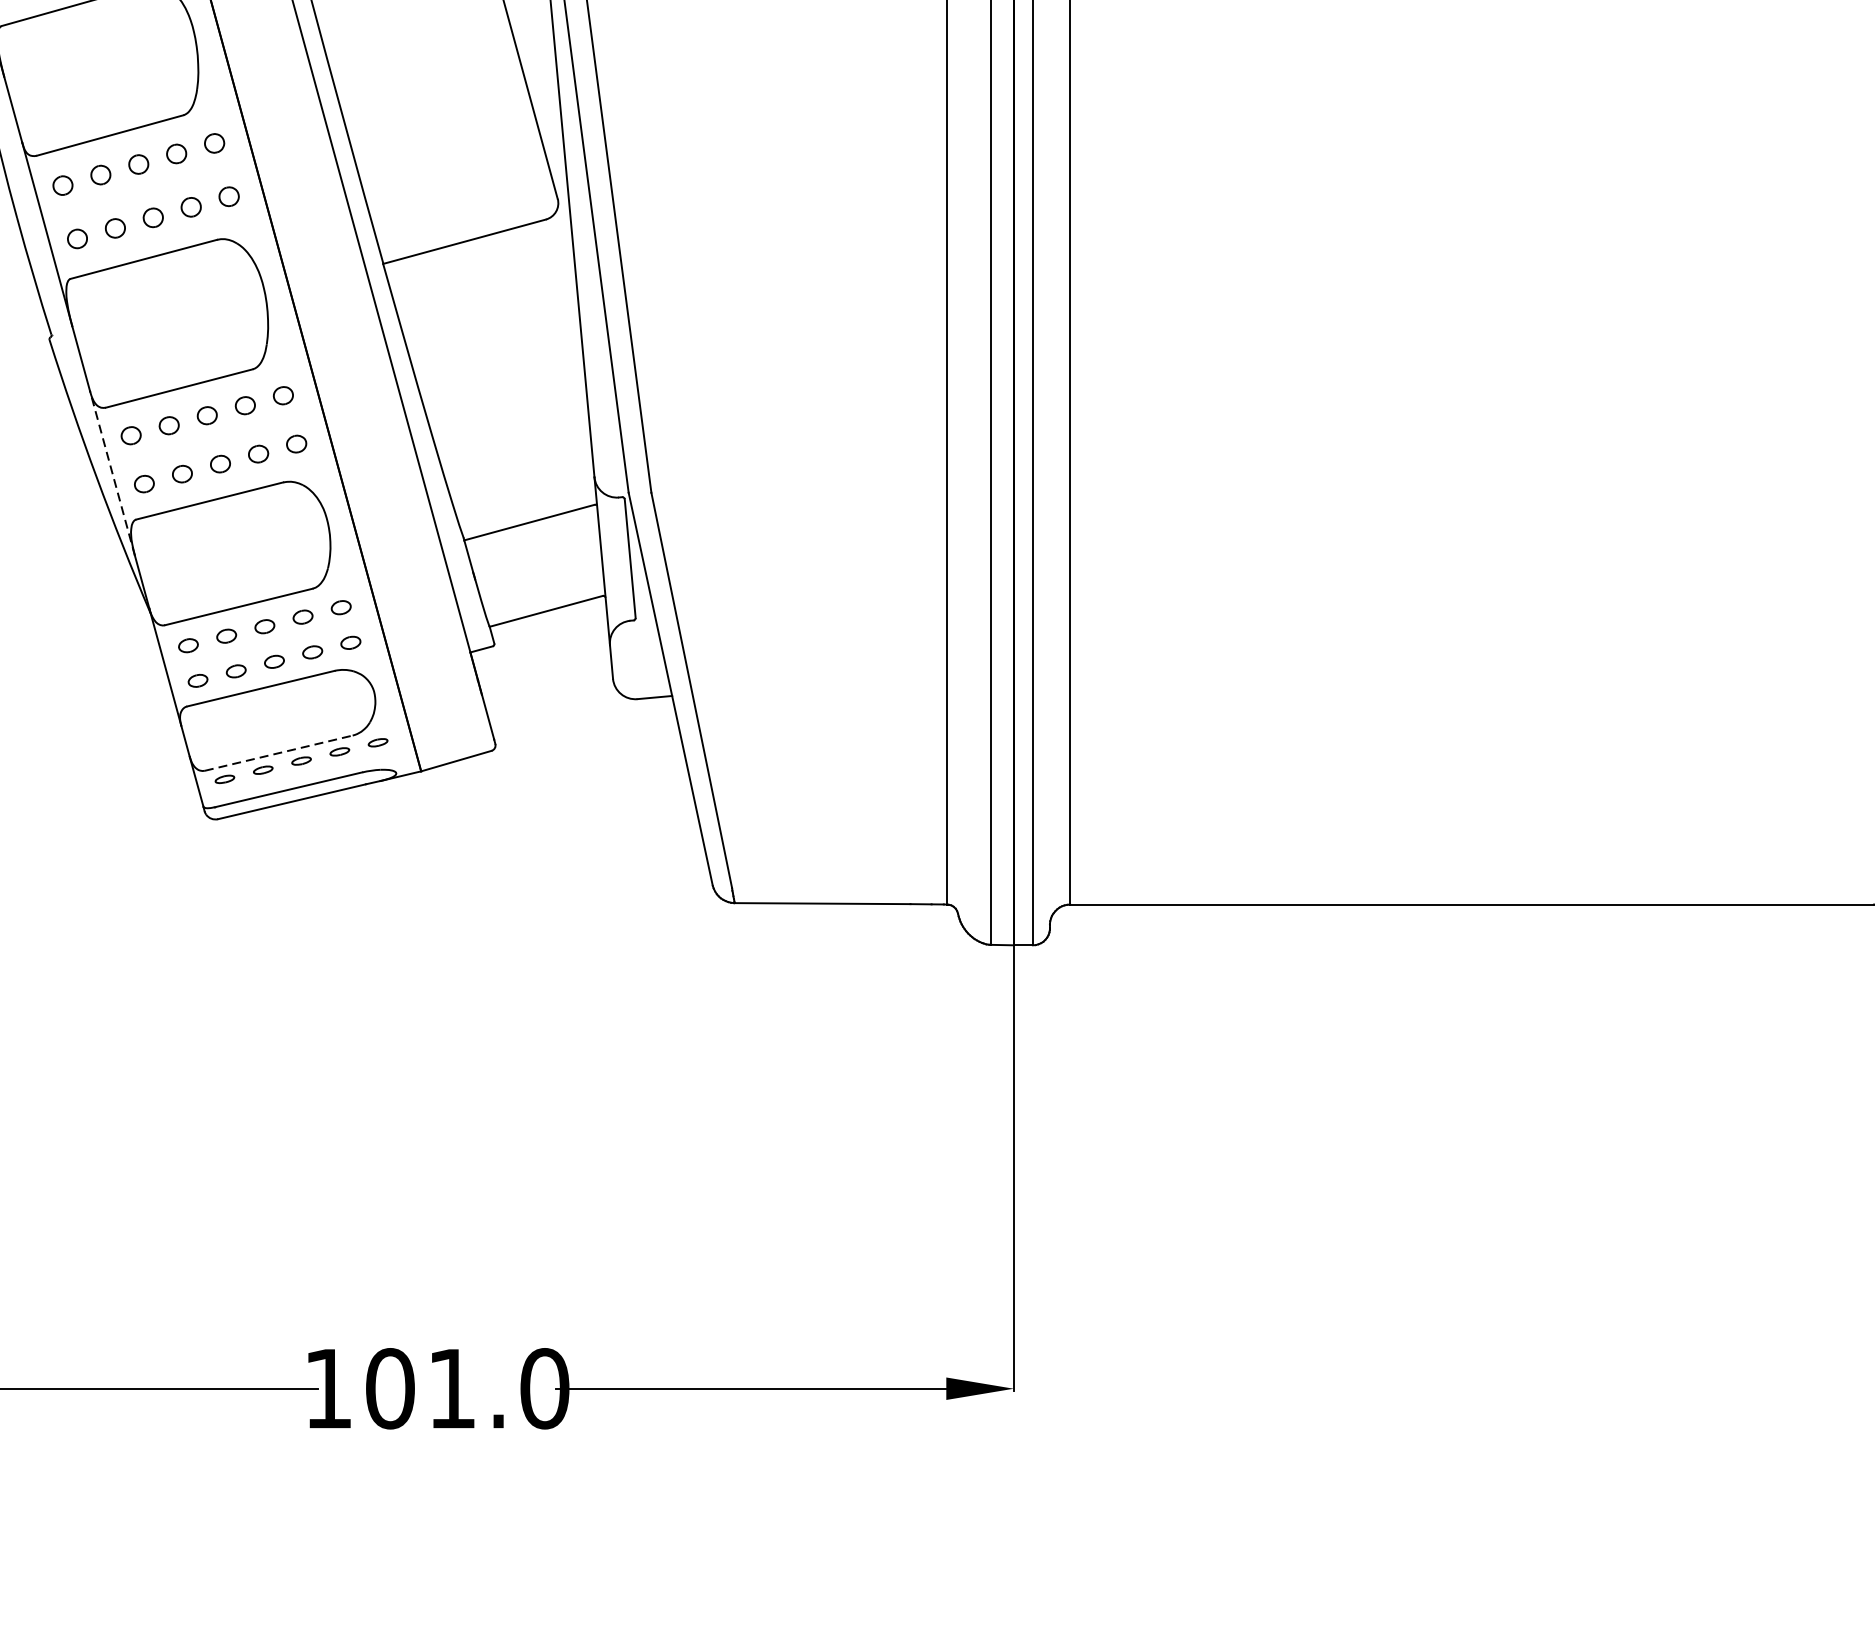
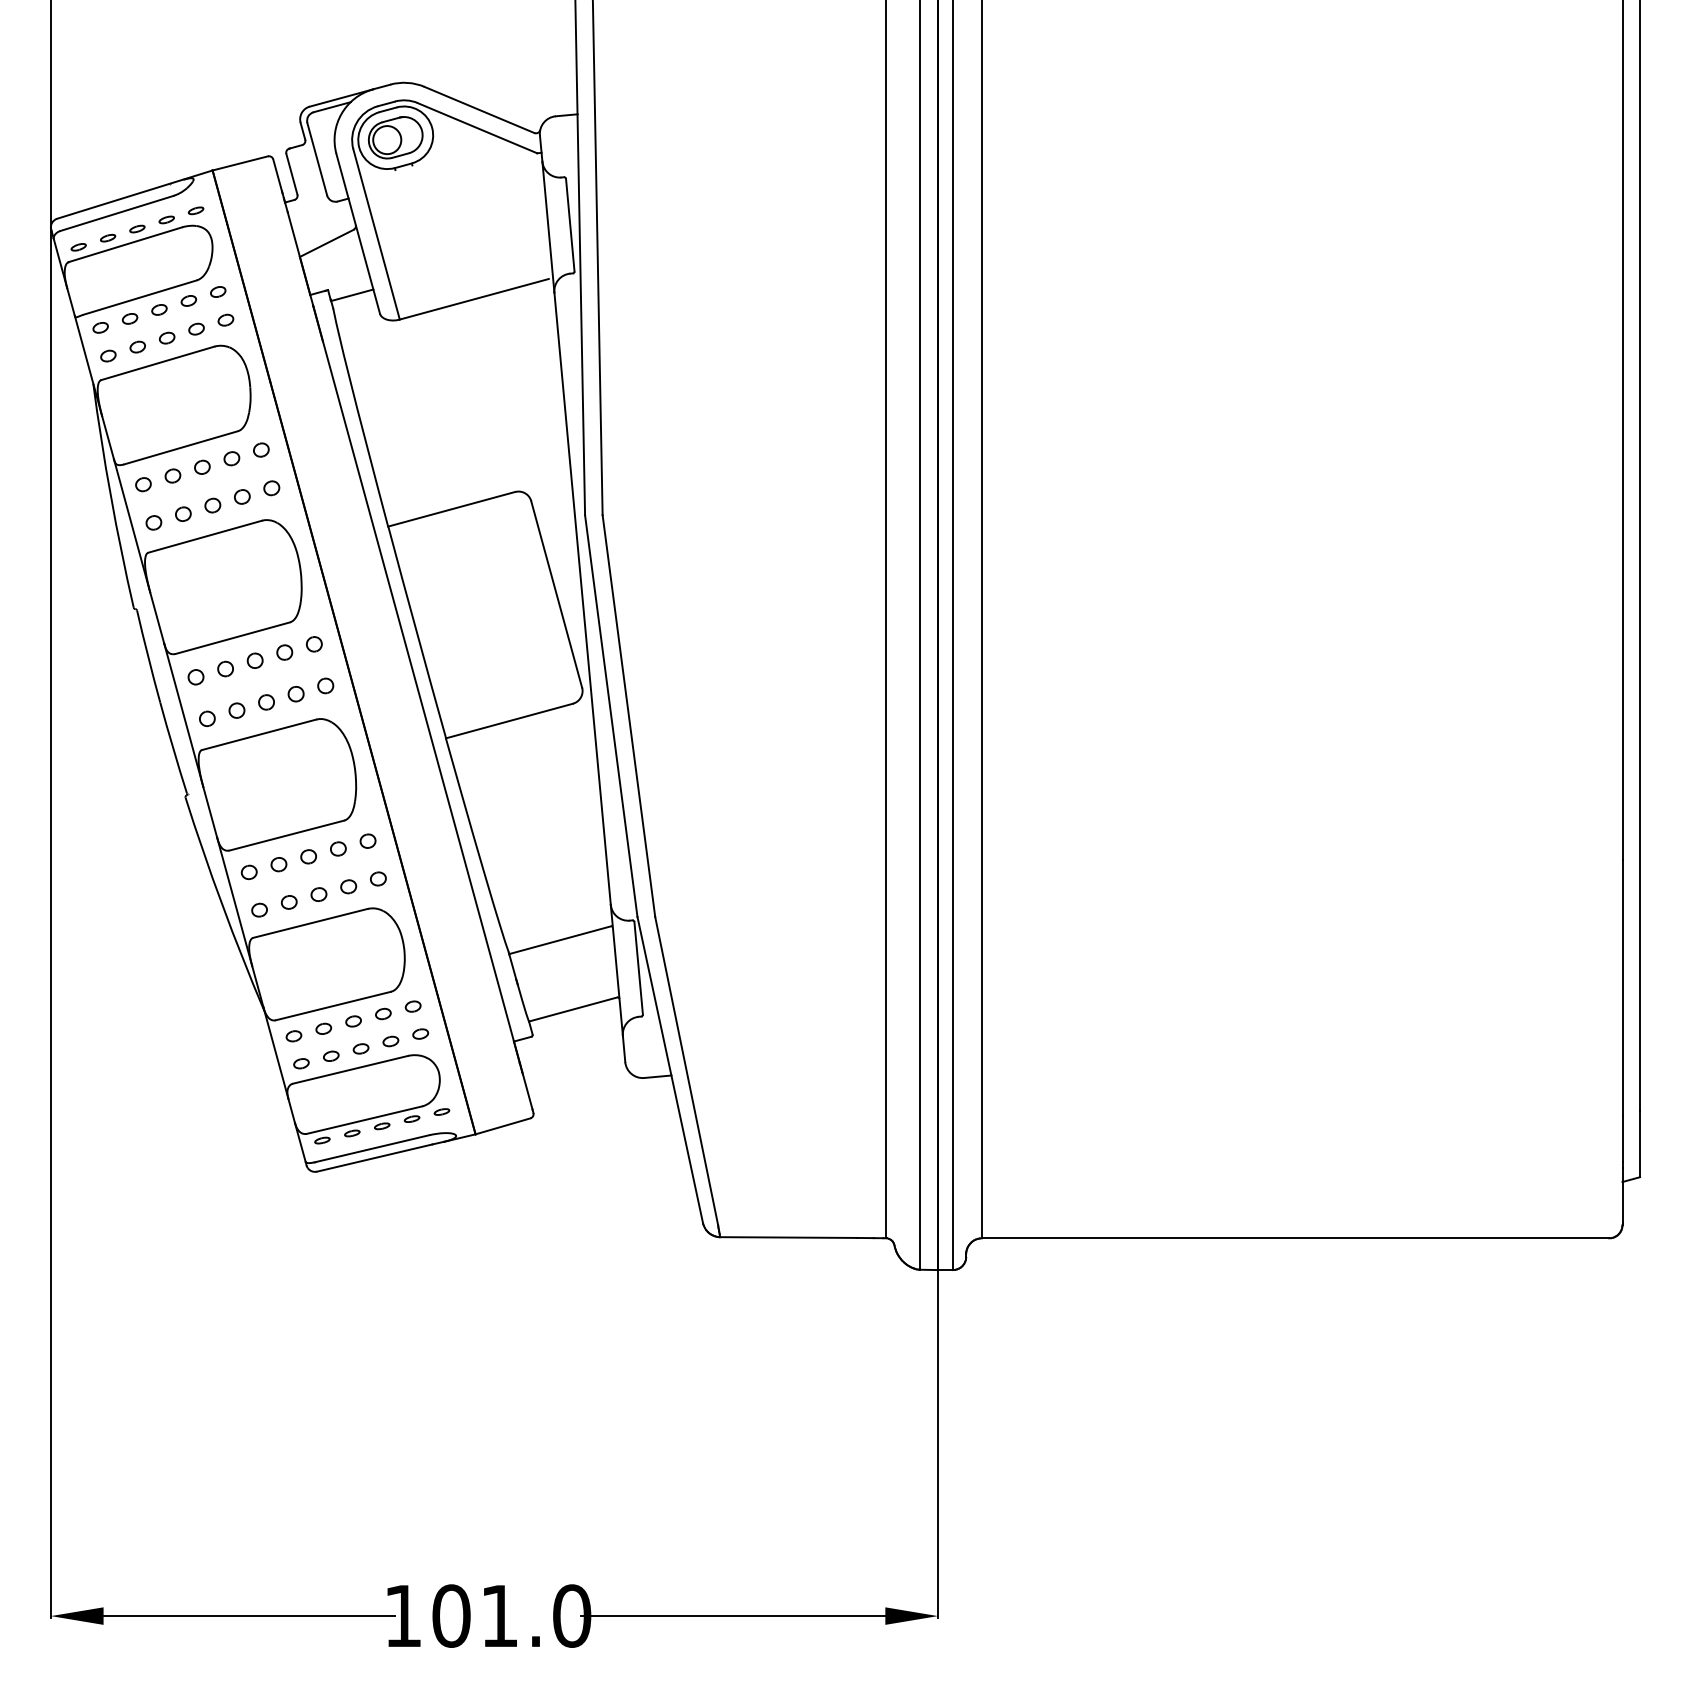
line: (112, 472) -> (234, 901), dashed -> solid
line: (278, 753) -> (364, 1120), dashed -> solid

